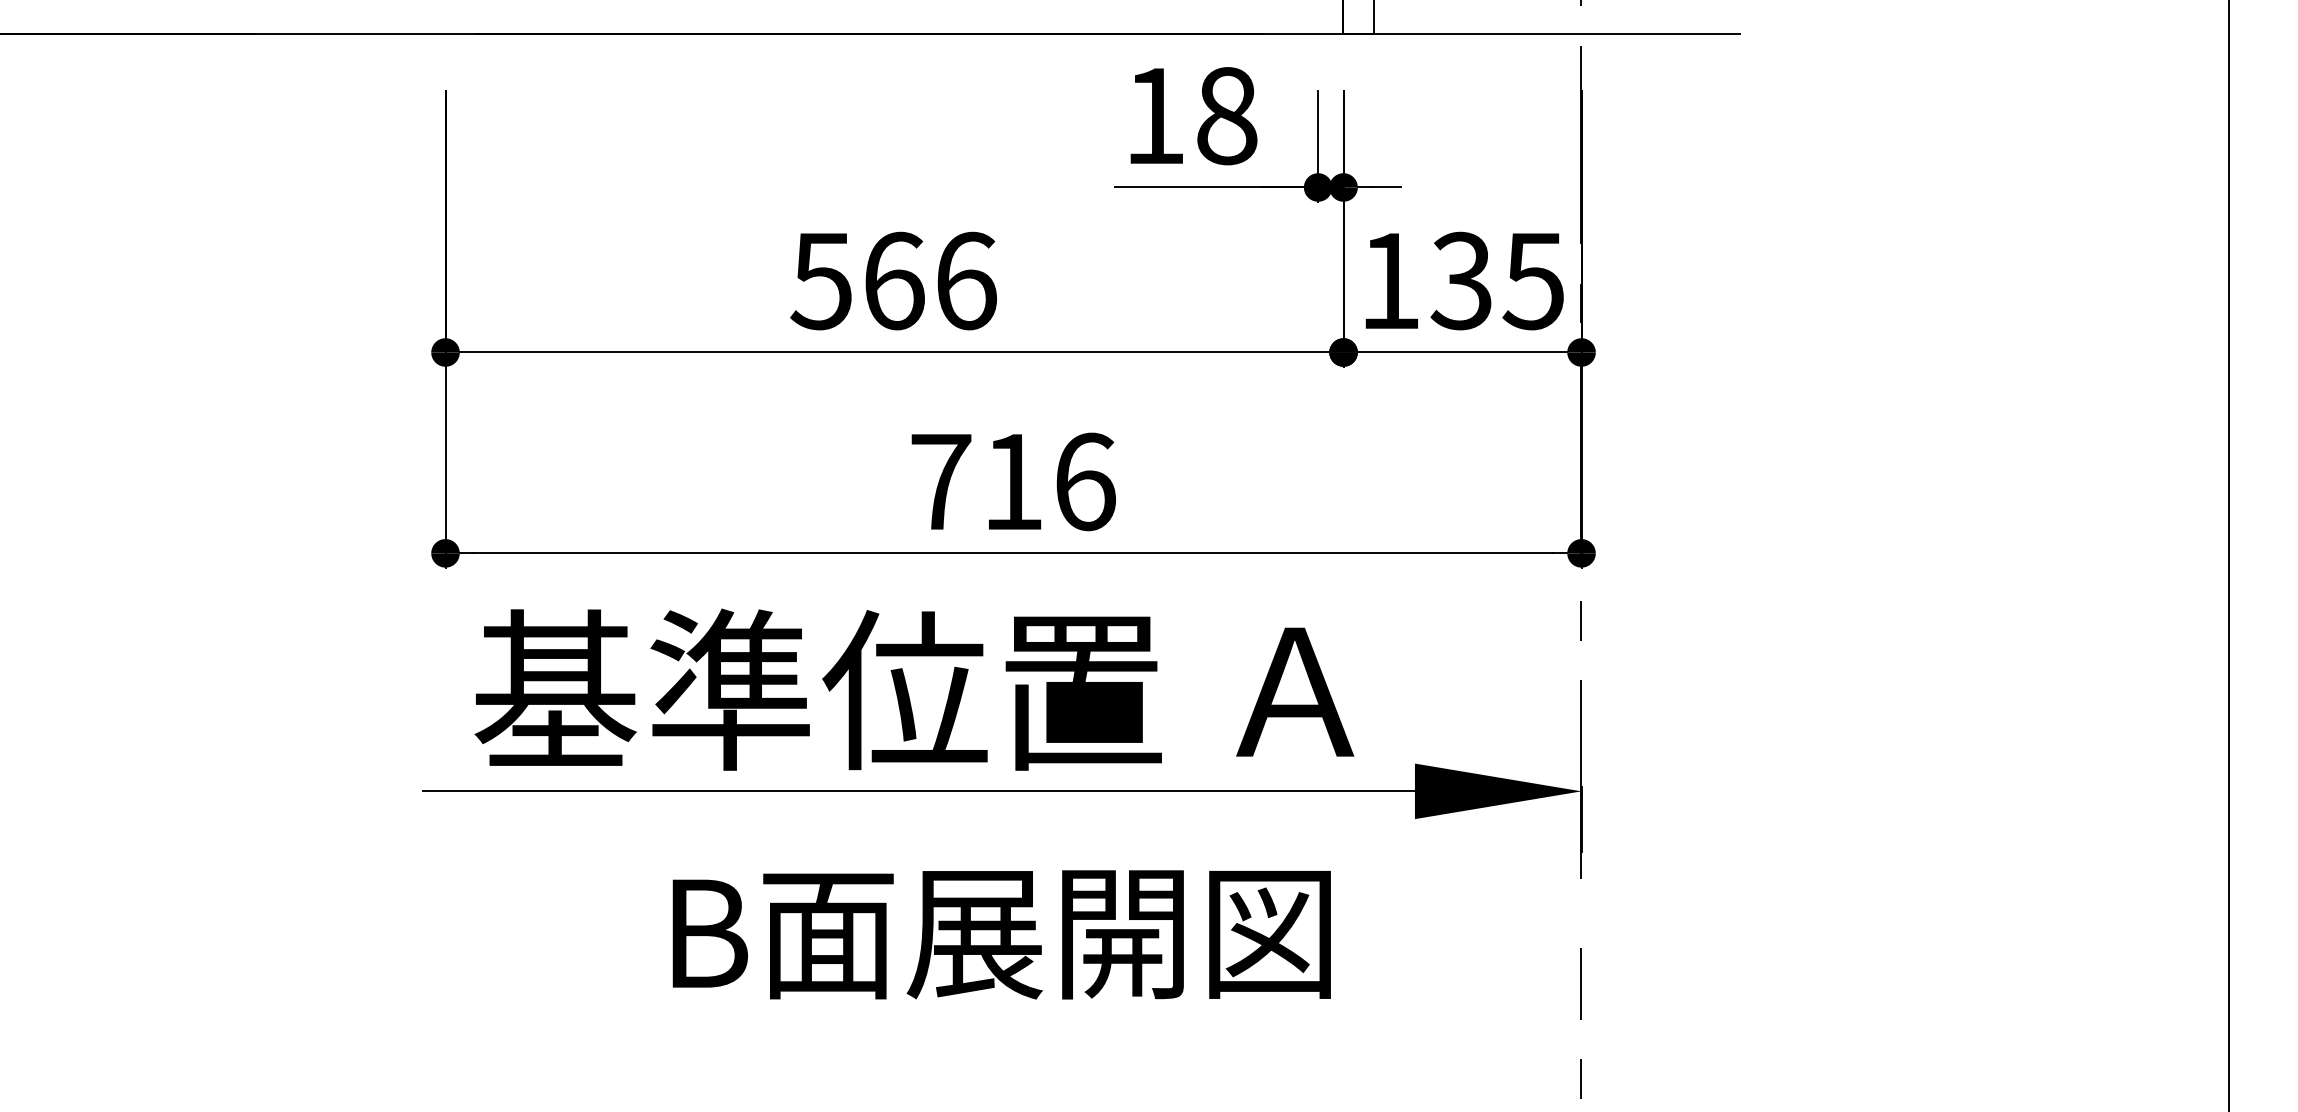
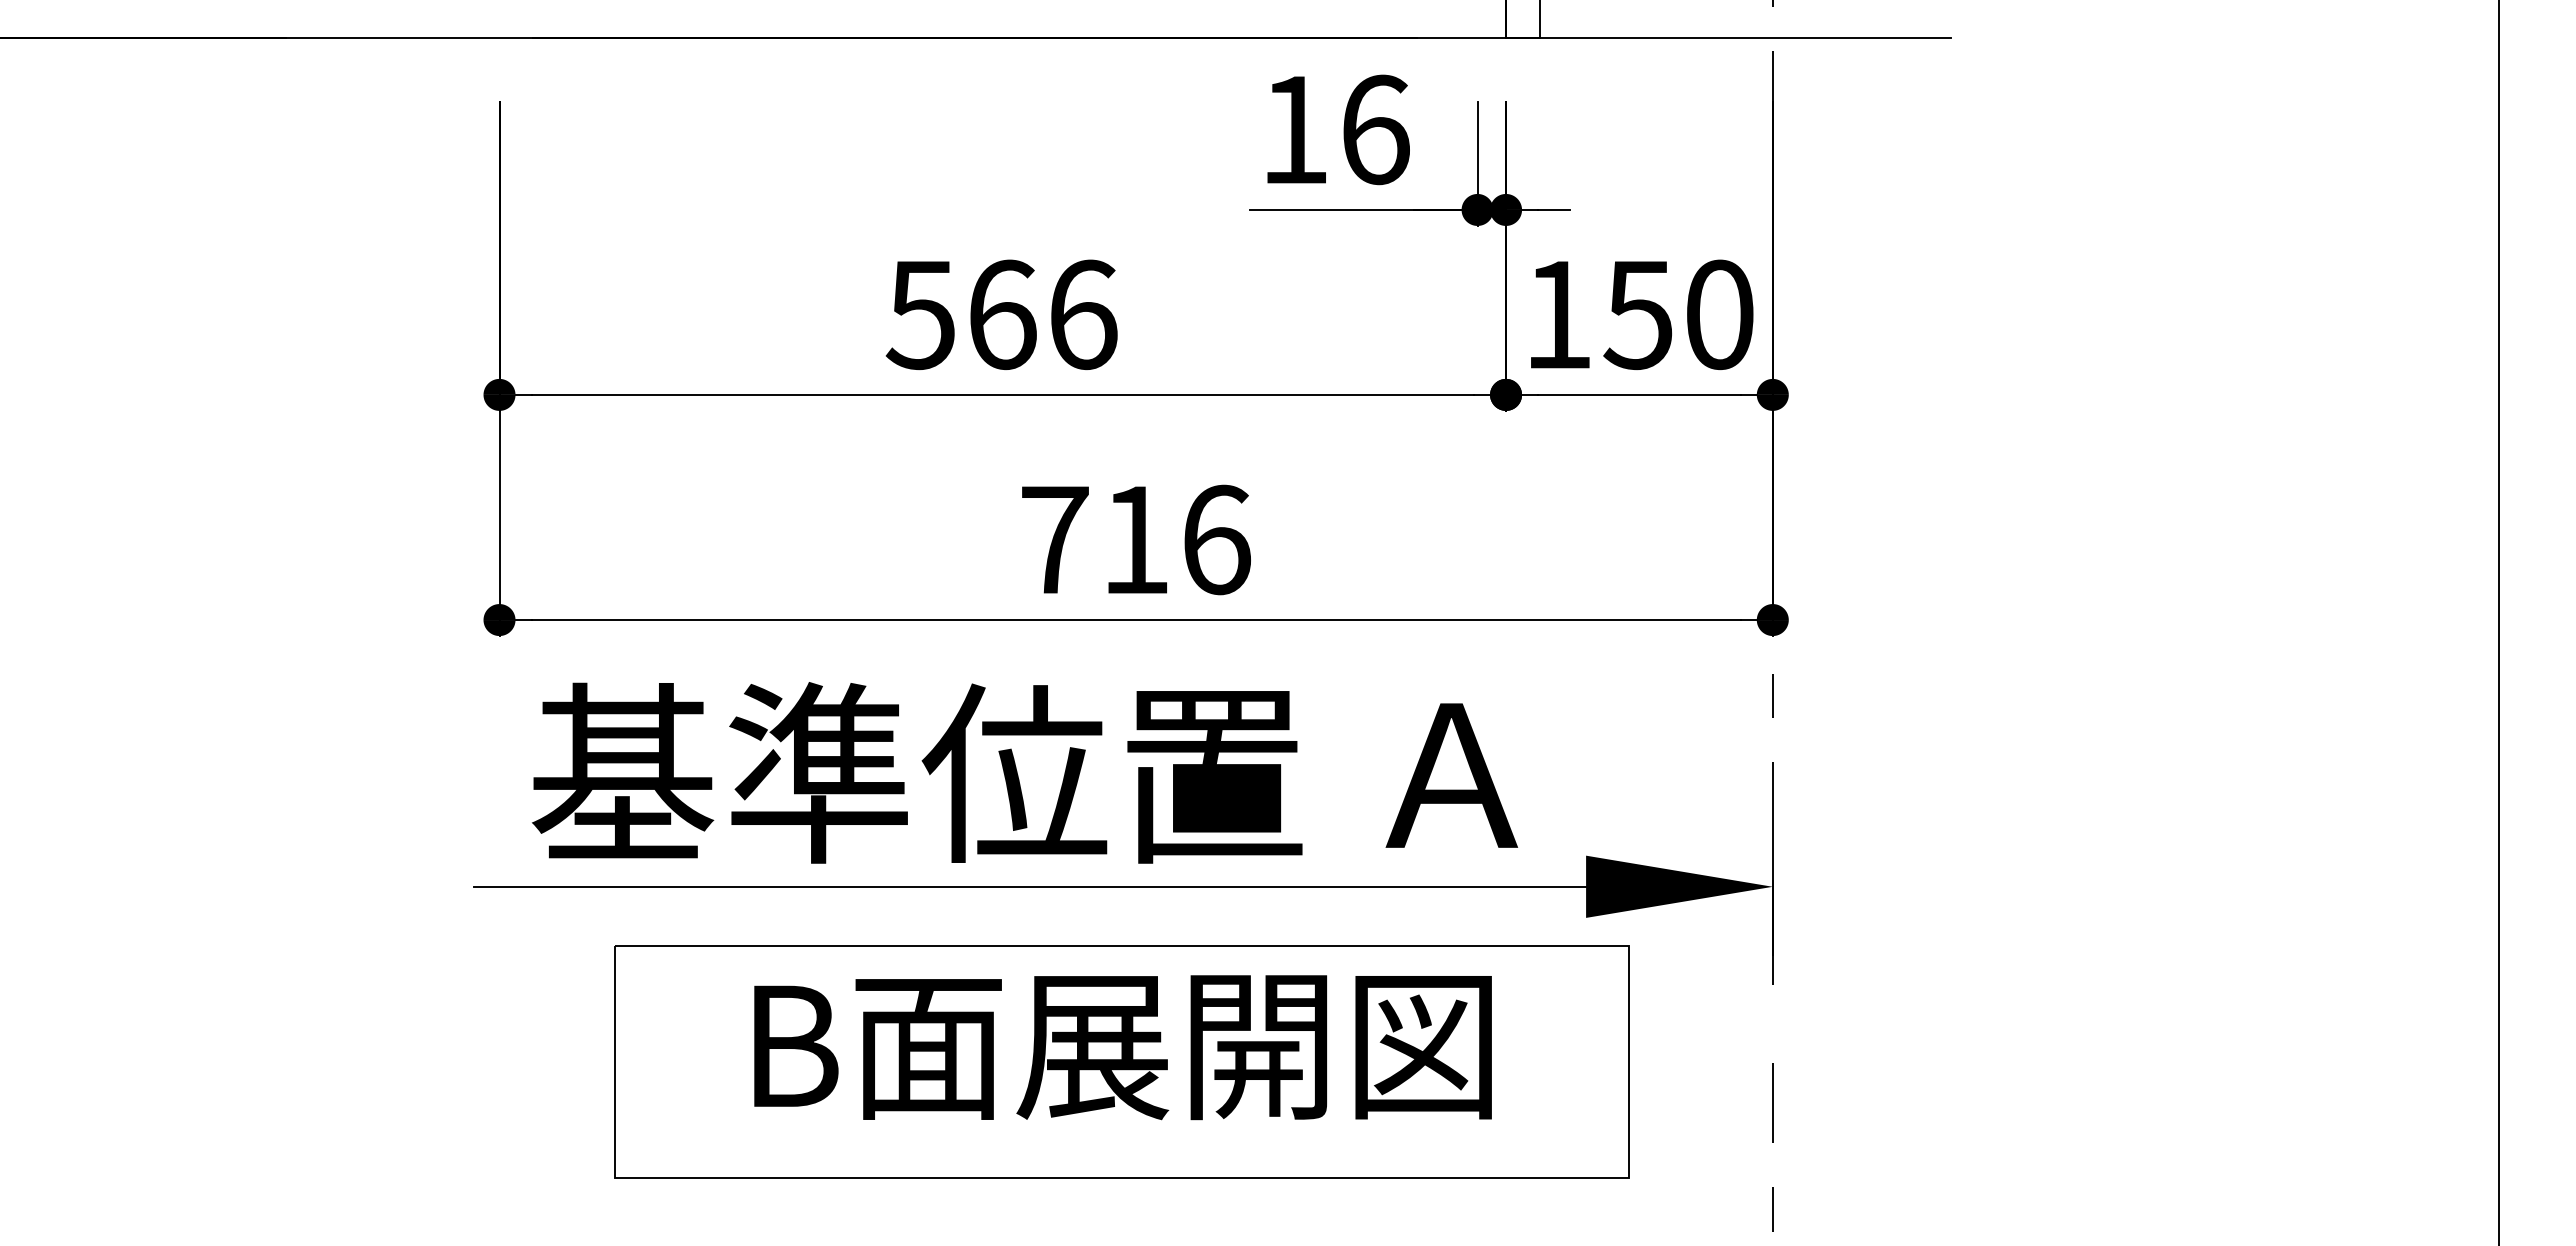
text: (1227, 115) -> (1375, 129), 18 -> 16
text: (1497, 280) -> (1678, 314), 135 -> 150
part: (1000, 947) -> (1121, 1061), added

